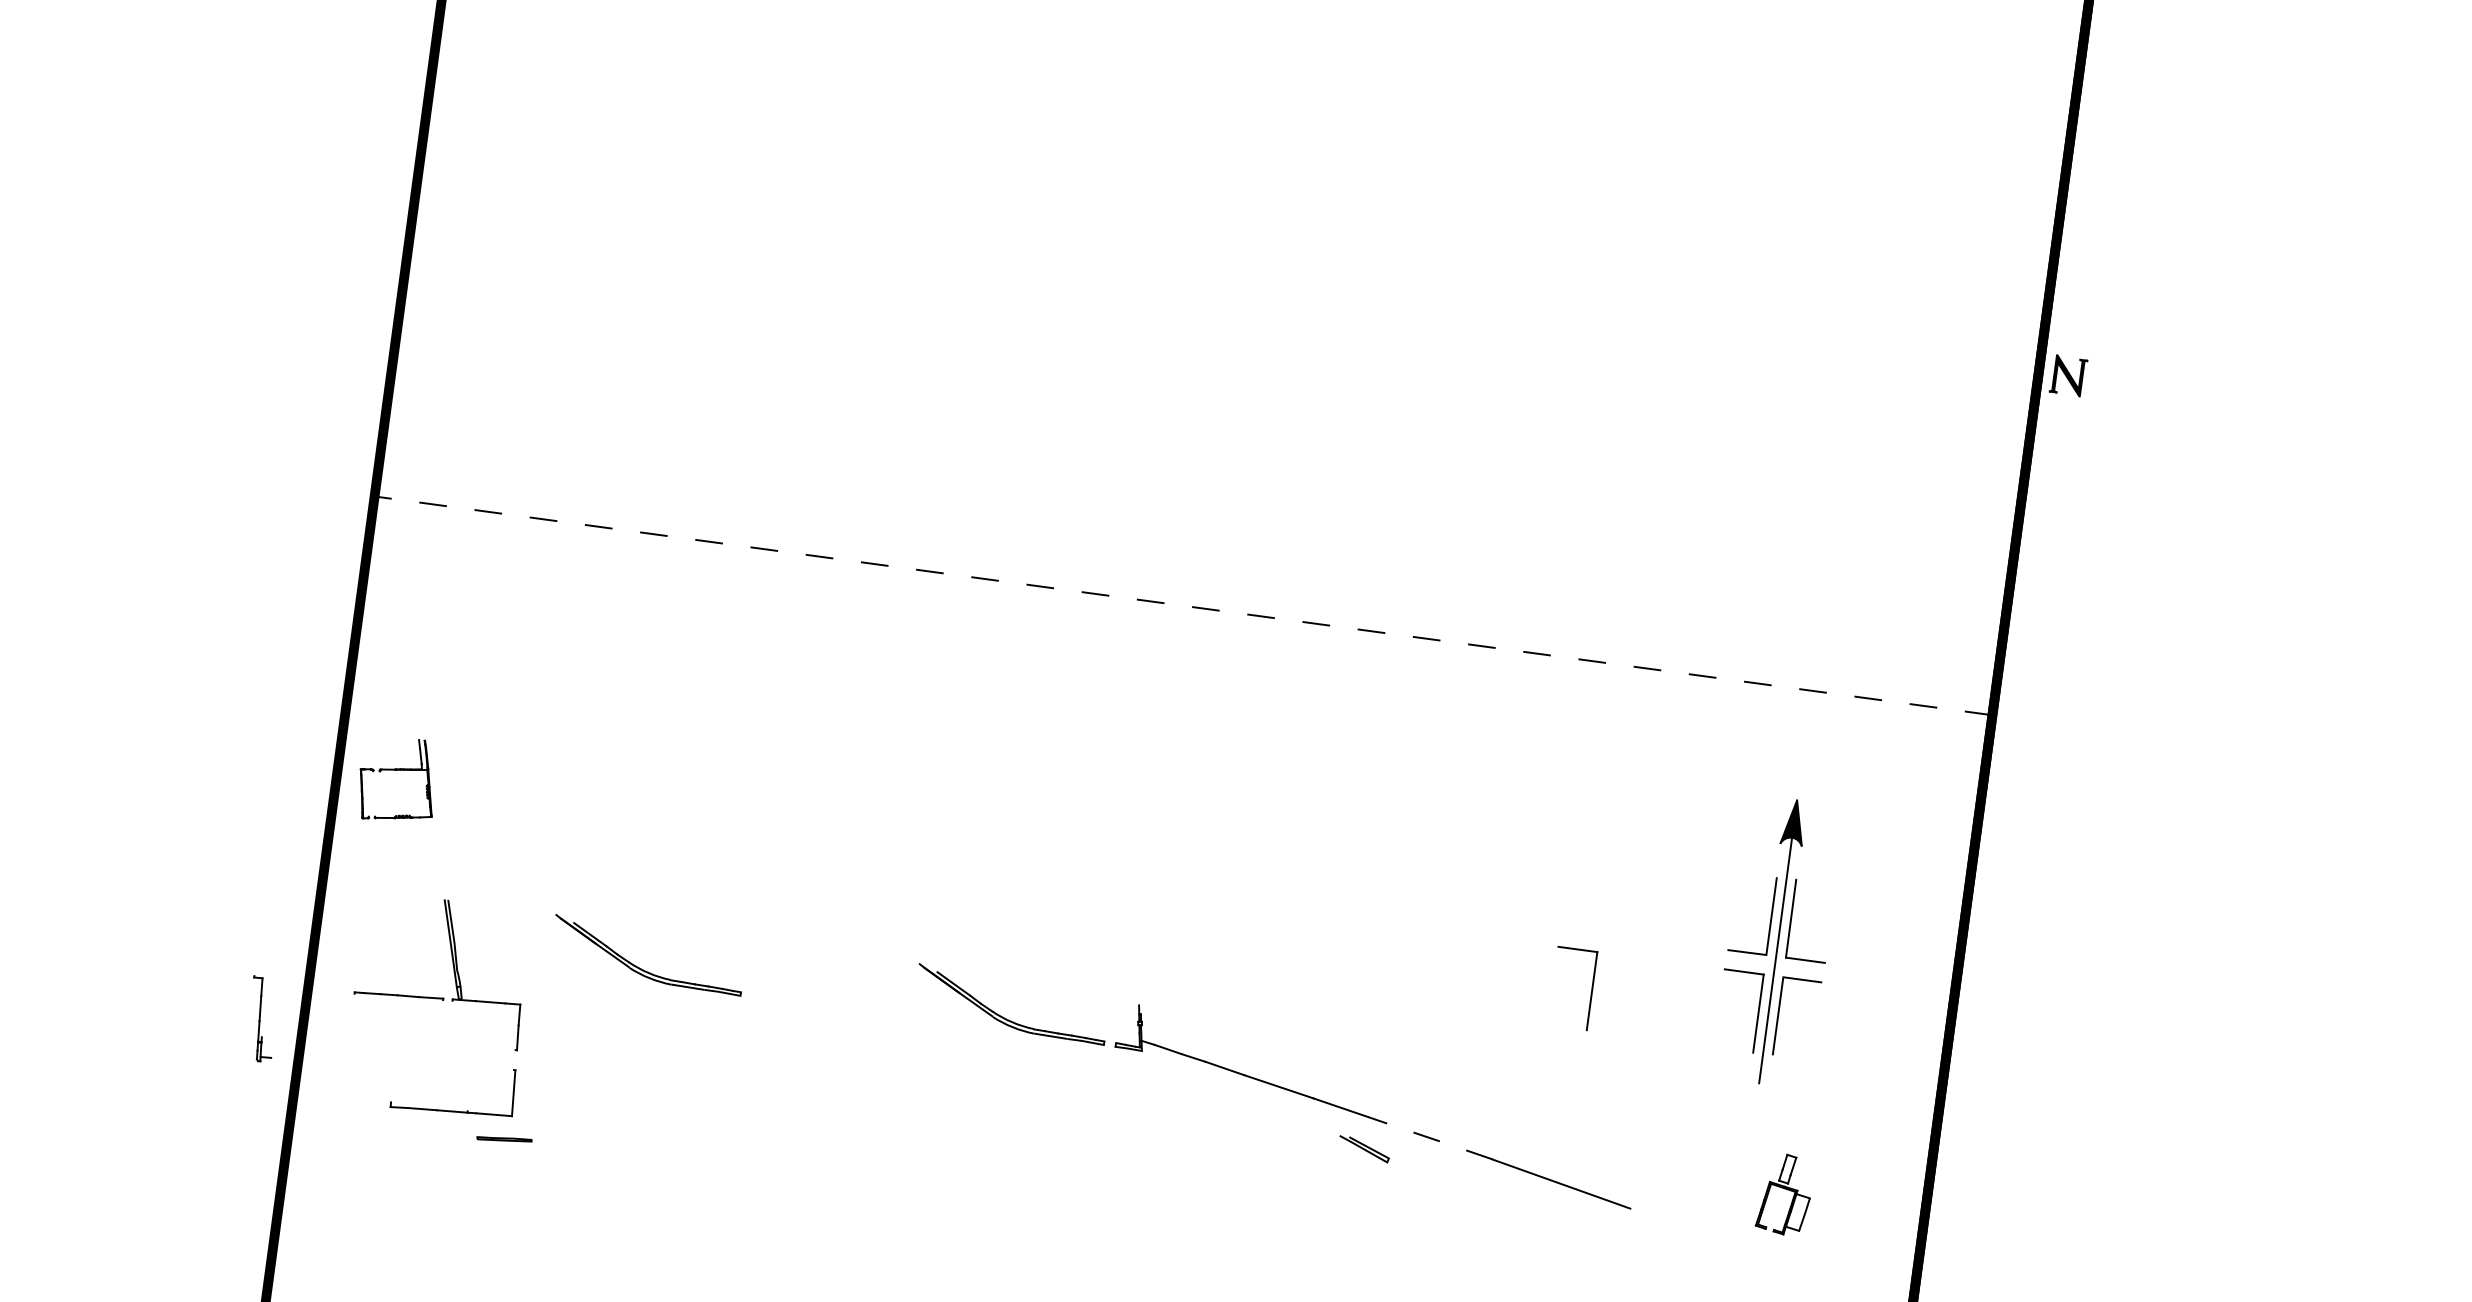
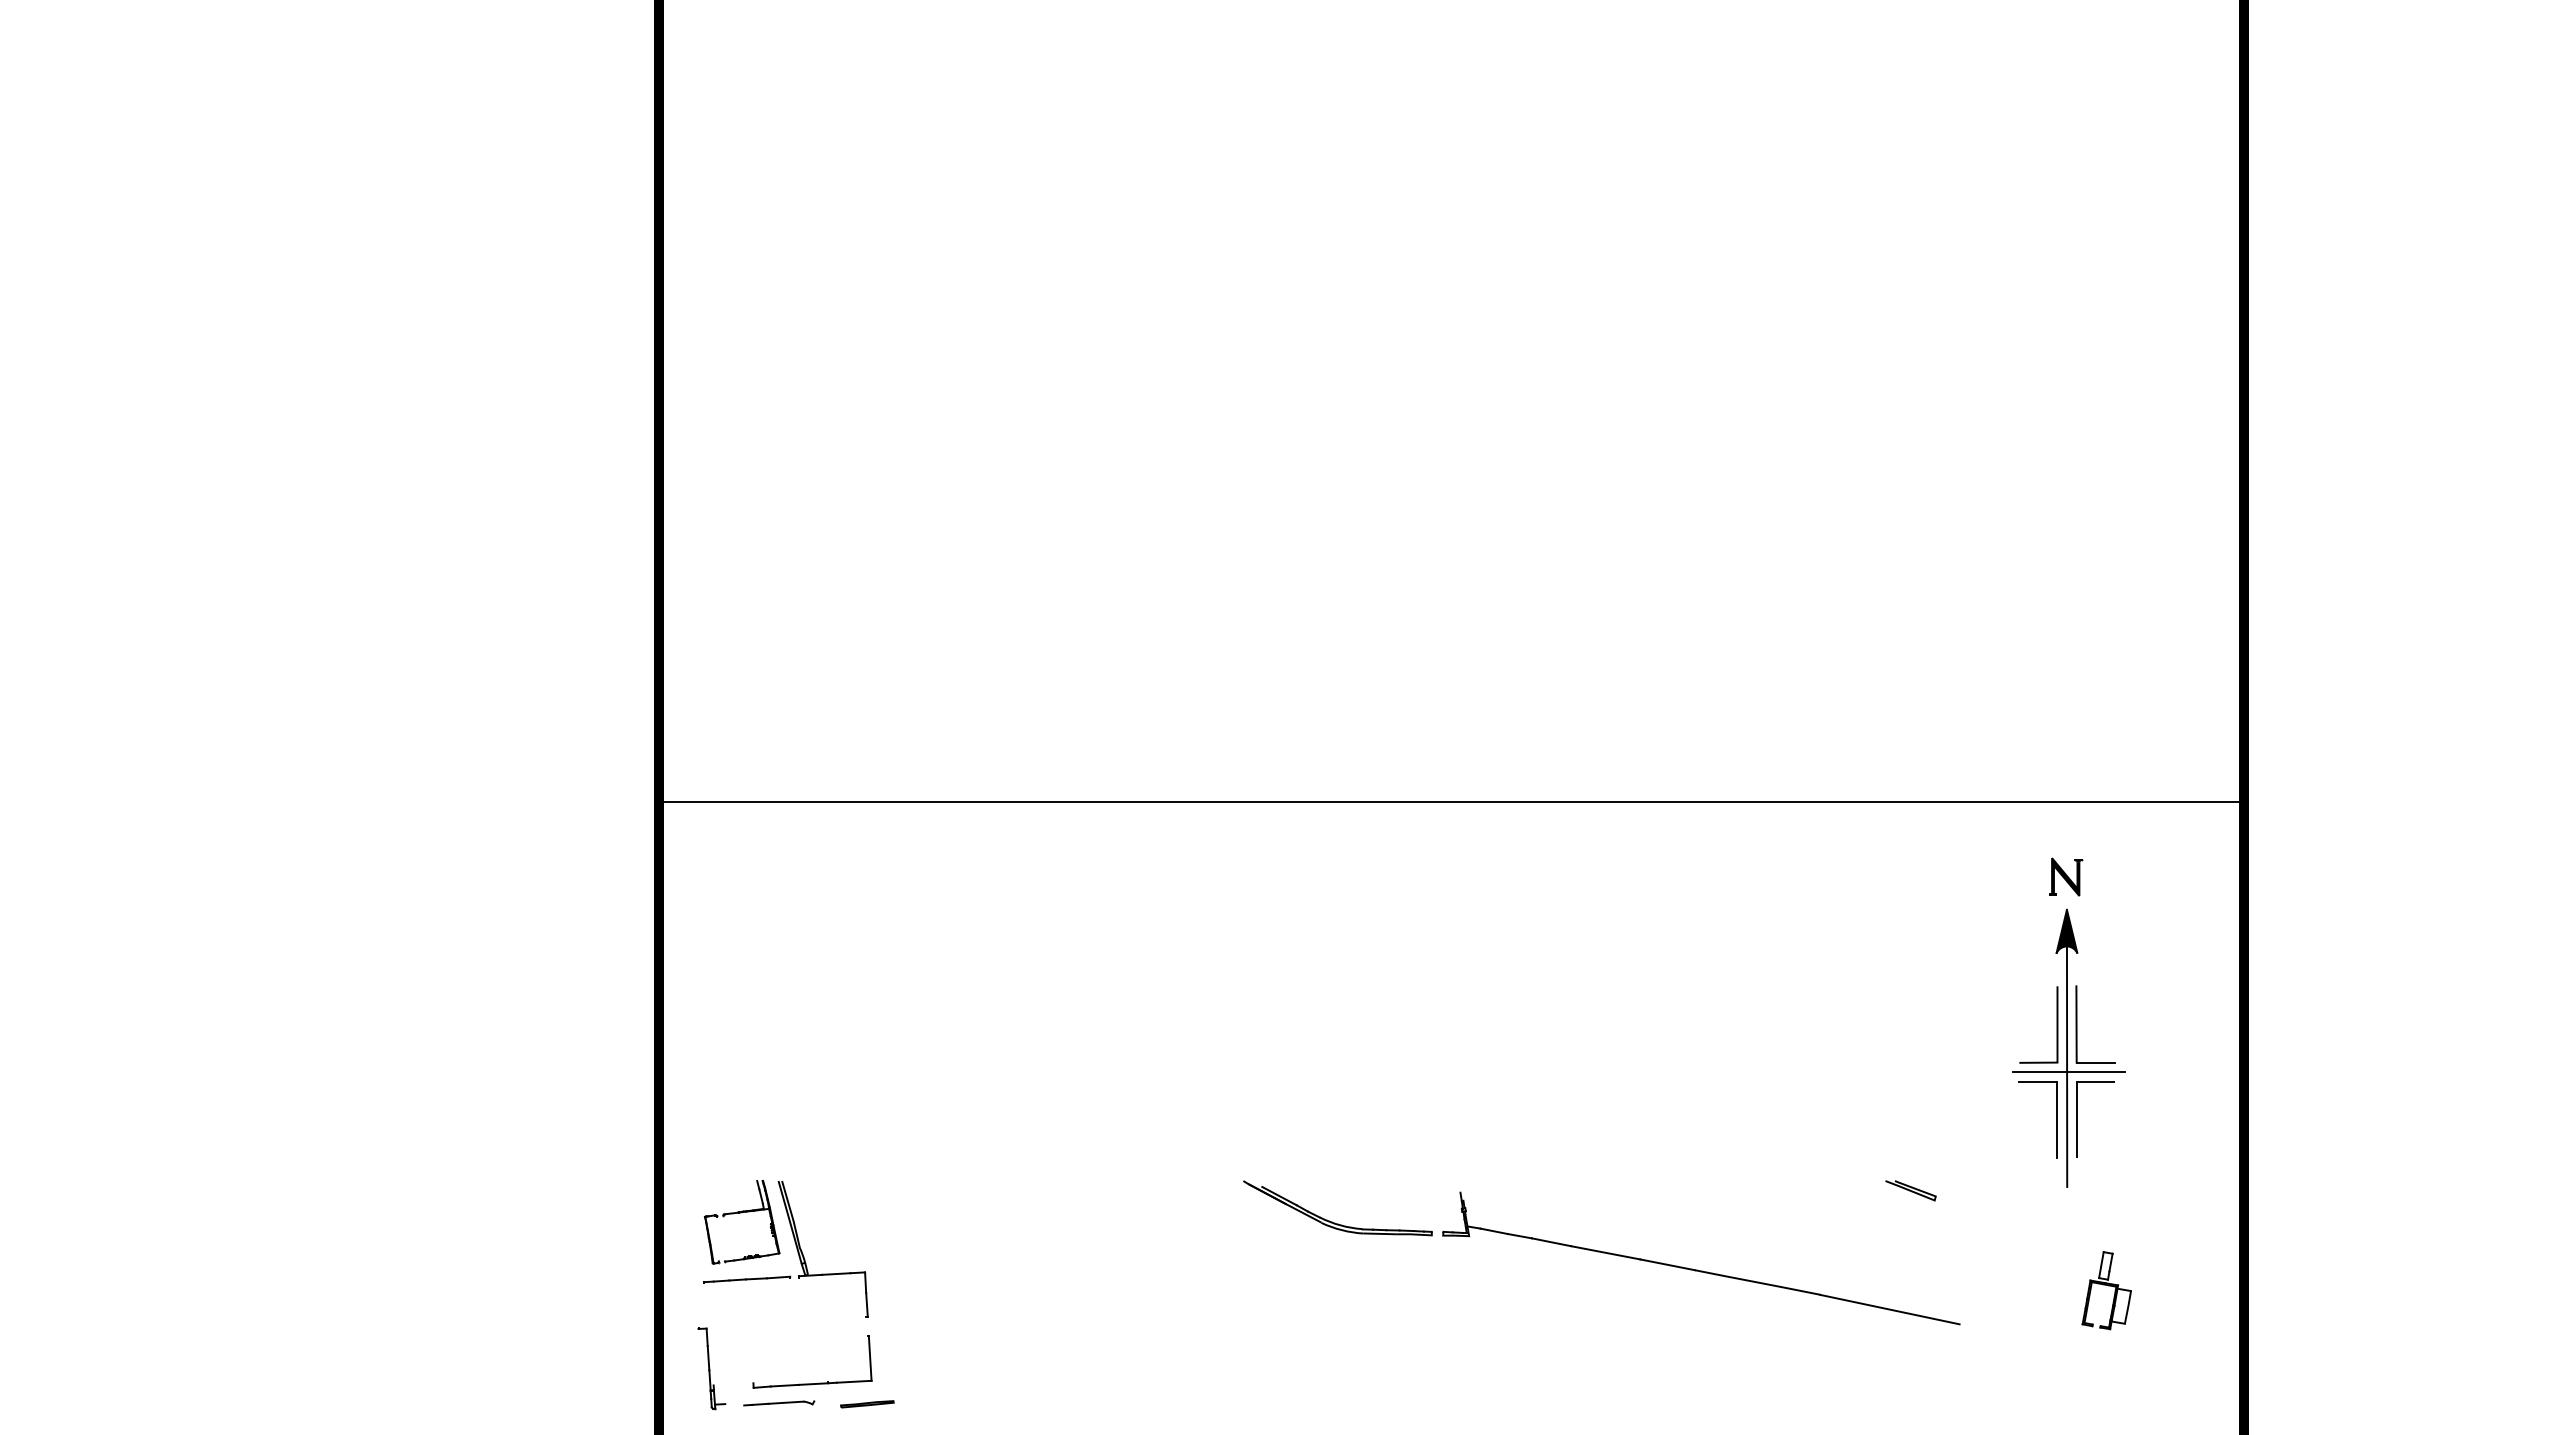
part: (2069, 375) -> (2066, 876), moved
line: (1182, 605) -> (1450, 802), dashed -> solid
part: (398, 771) -> (741, 1213), moved
line: (1776, 966) -> (2068, 1072), added
part: (641, 968) -> (976, 1221), removed
part: (1591, 990) -> (1893, 1119), removed
part: (262, 1019) -> (711, 1368), moved
part: (414, 1126) -> (779, 1403), added
line: (1429, 1138) -> (1757, 1282), dashed -> solid
curve: (1363, 1148) -> (1910, 1190), moved

